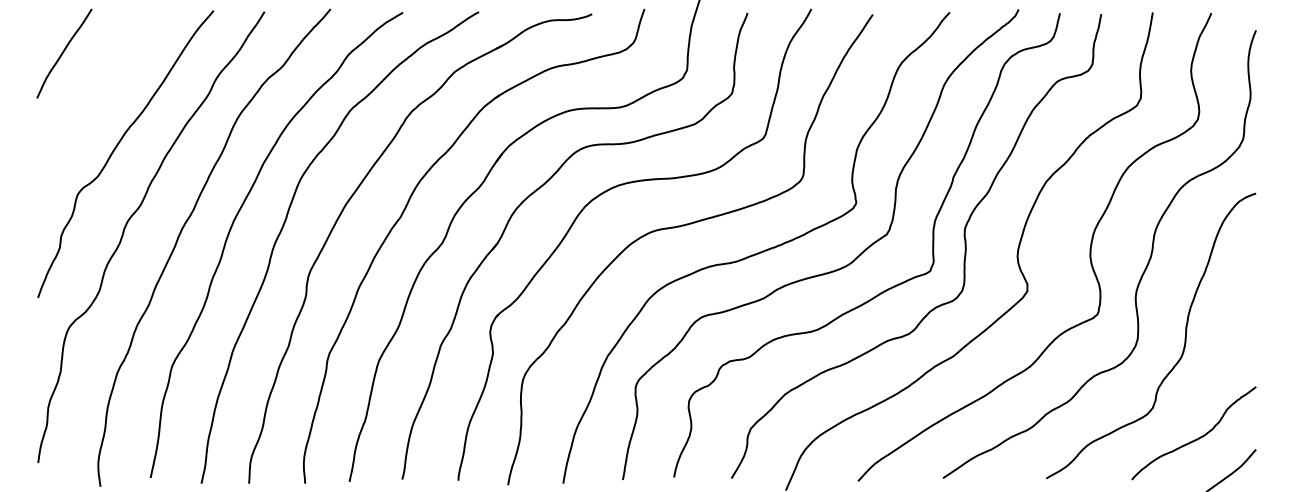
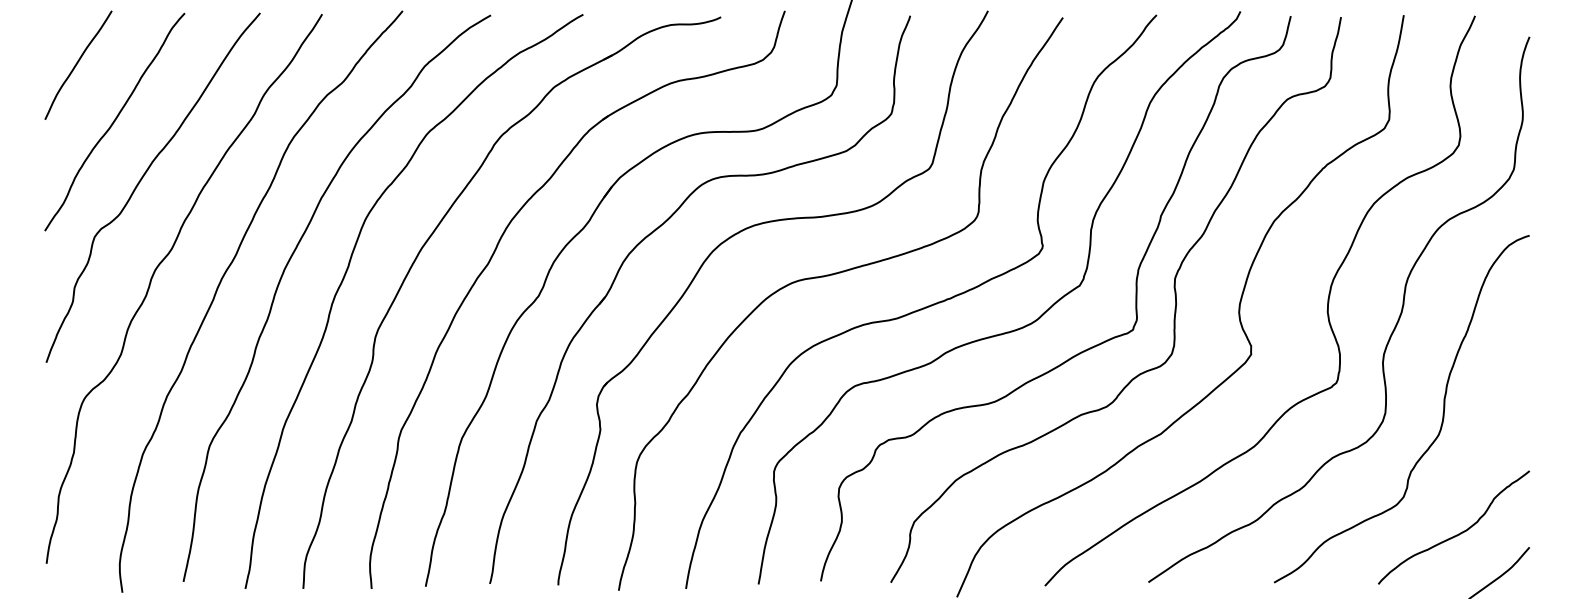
curve: (94, 100) -> (115, 122), added

